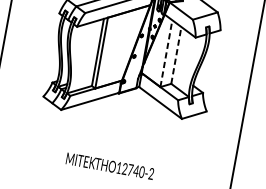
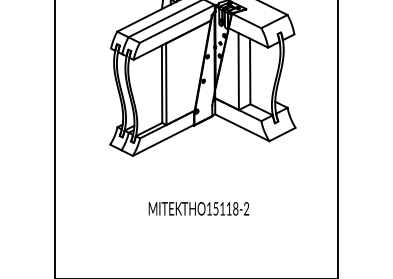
line: (166, 53) -> (238, 71), dashed -> solid
line: (176, 55) -> (250, 71), dashed -> solid
text: (133, 170) -> (225, 208), THO12740-2 -> THO15118-2

